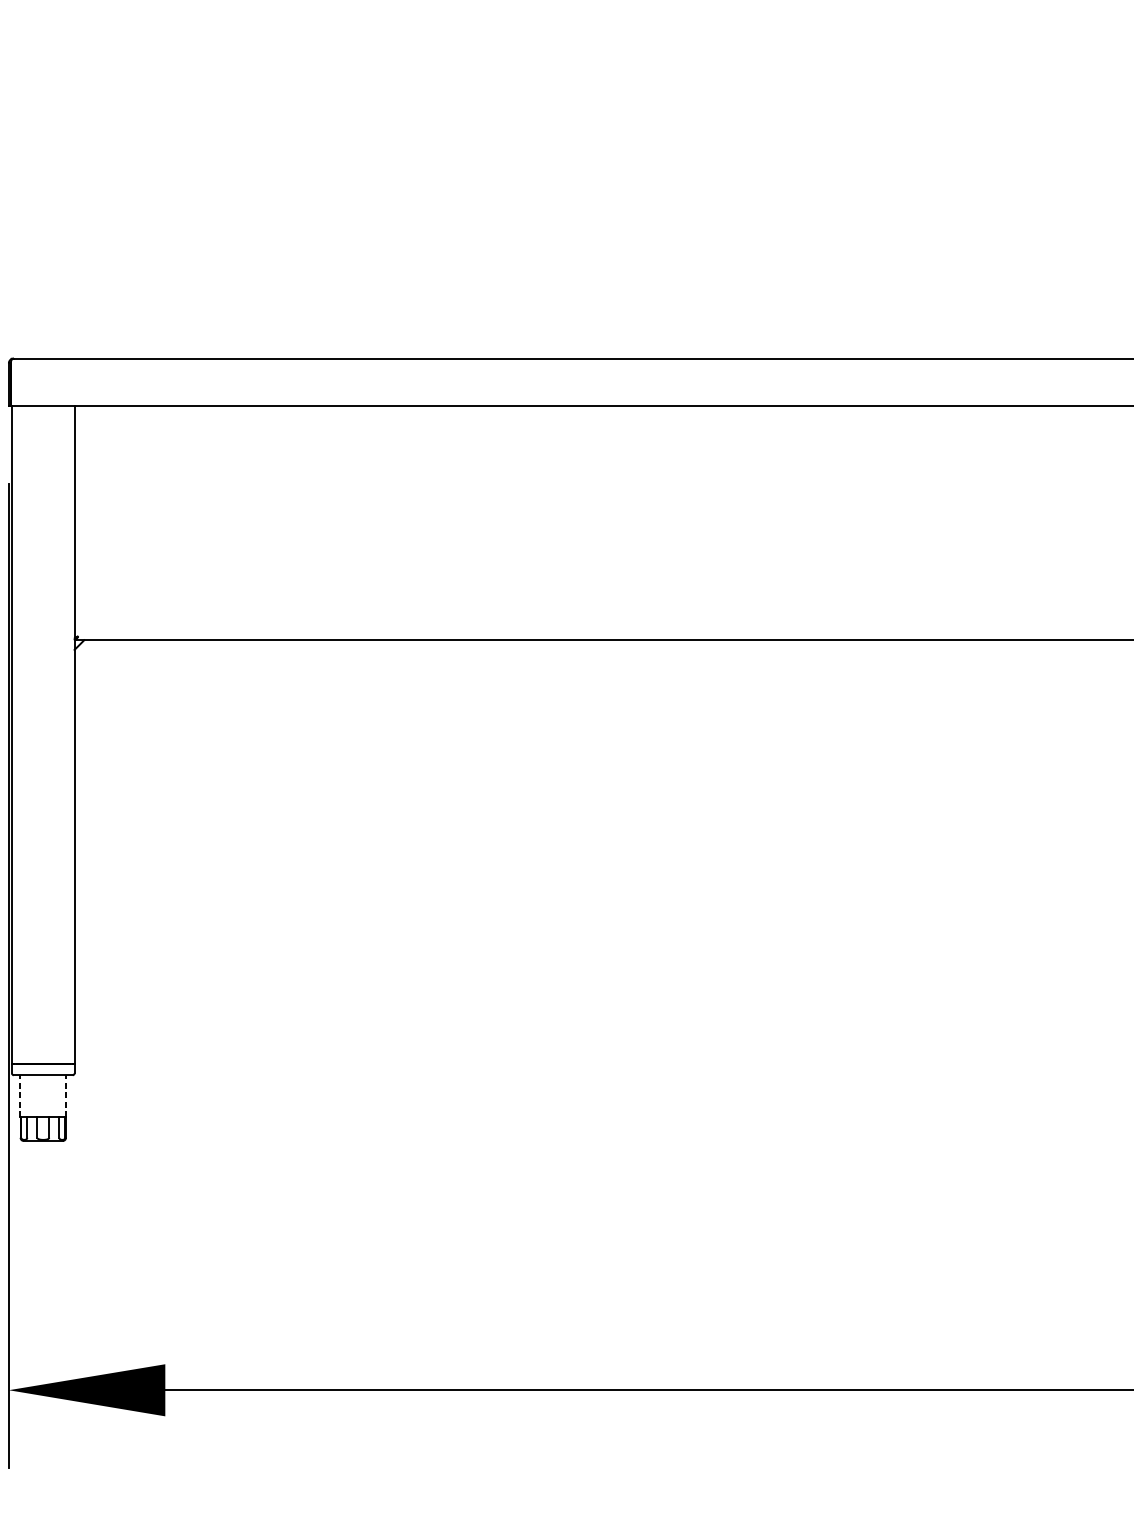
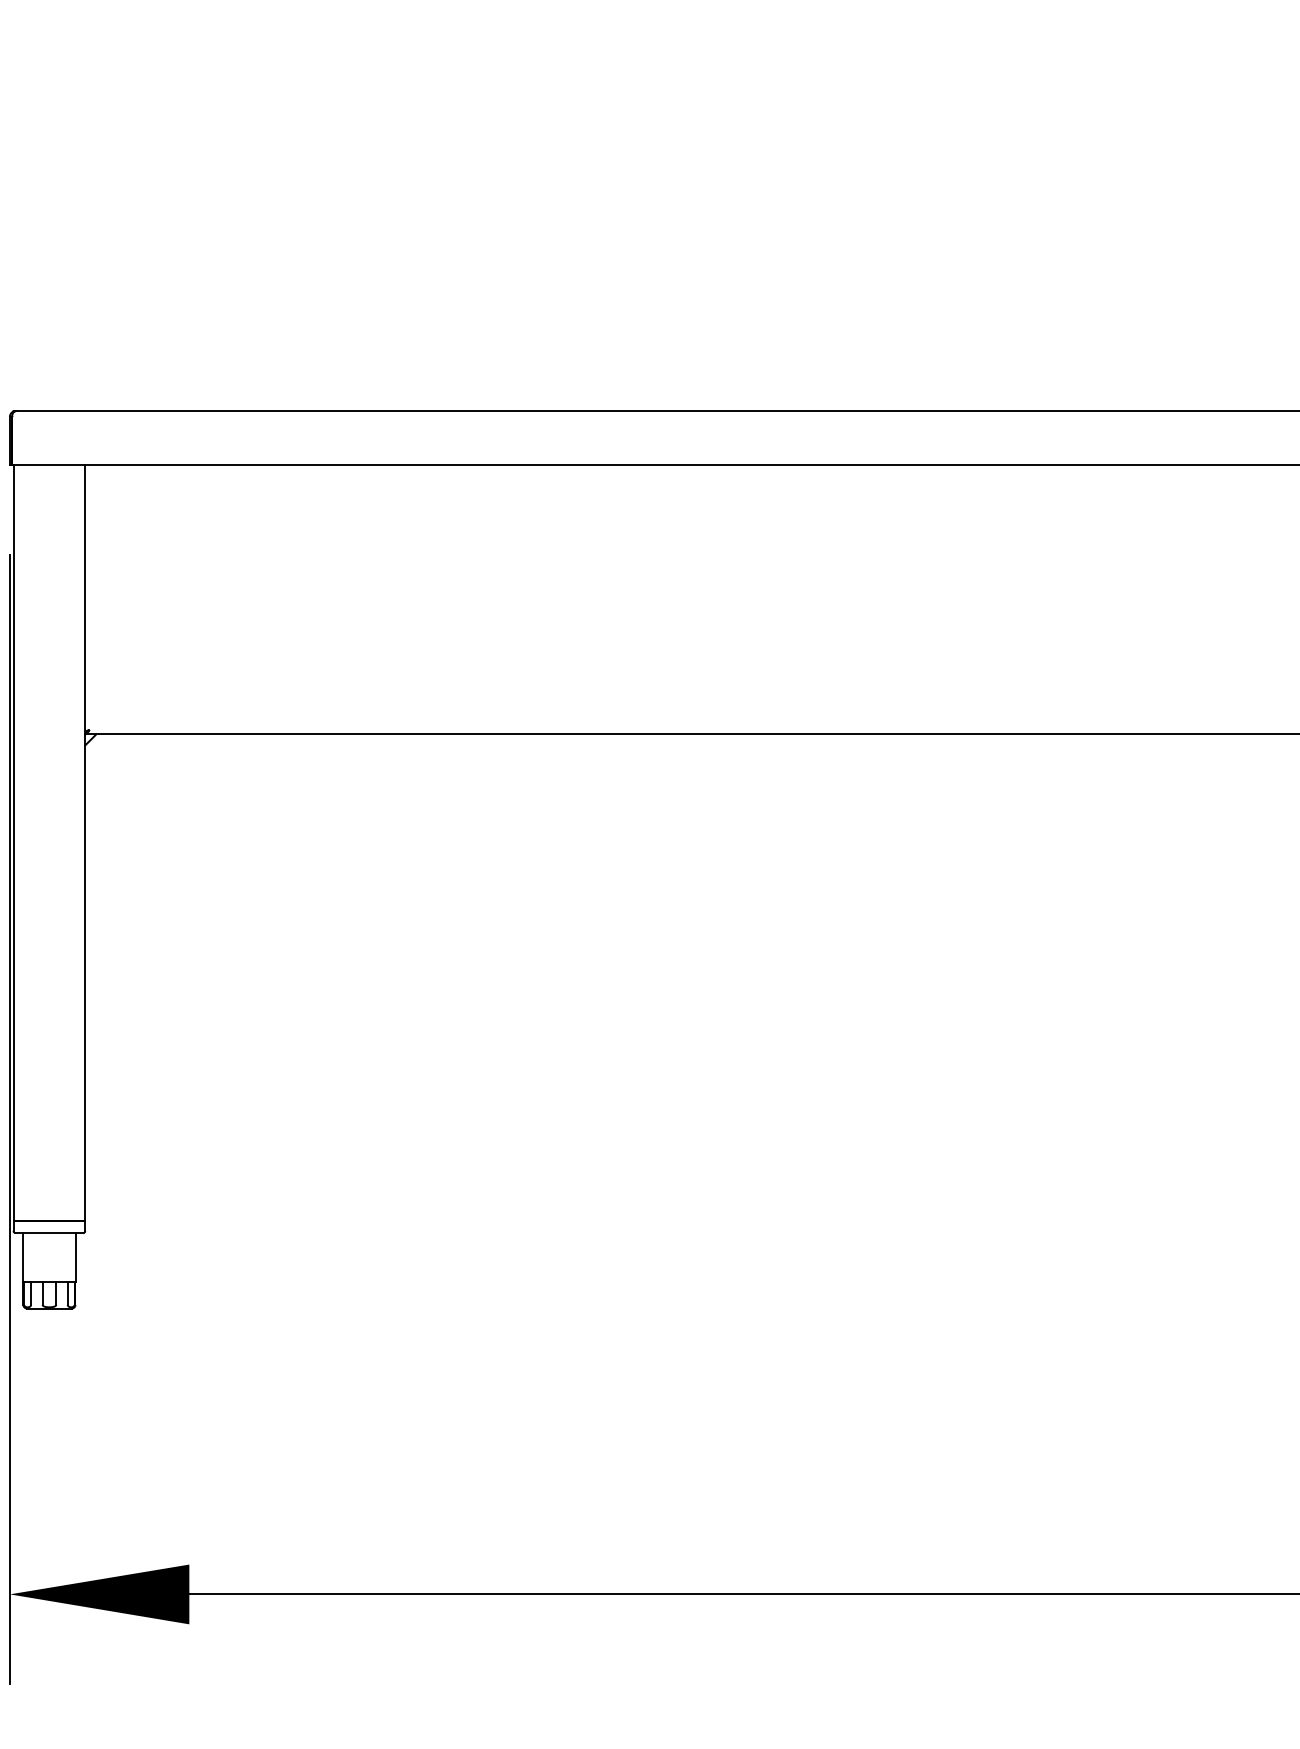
line: (19, 1095) -> (22, 1256), dashed -> solid
line: (66, 1095) -> (75, 1256), dashed -> solid

